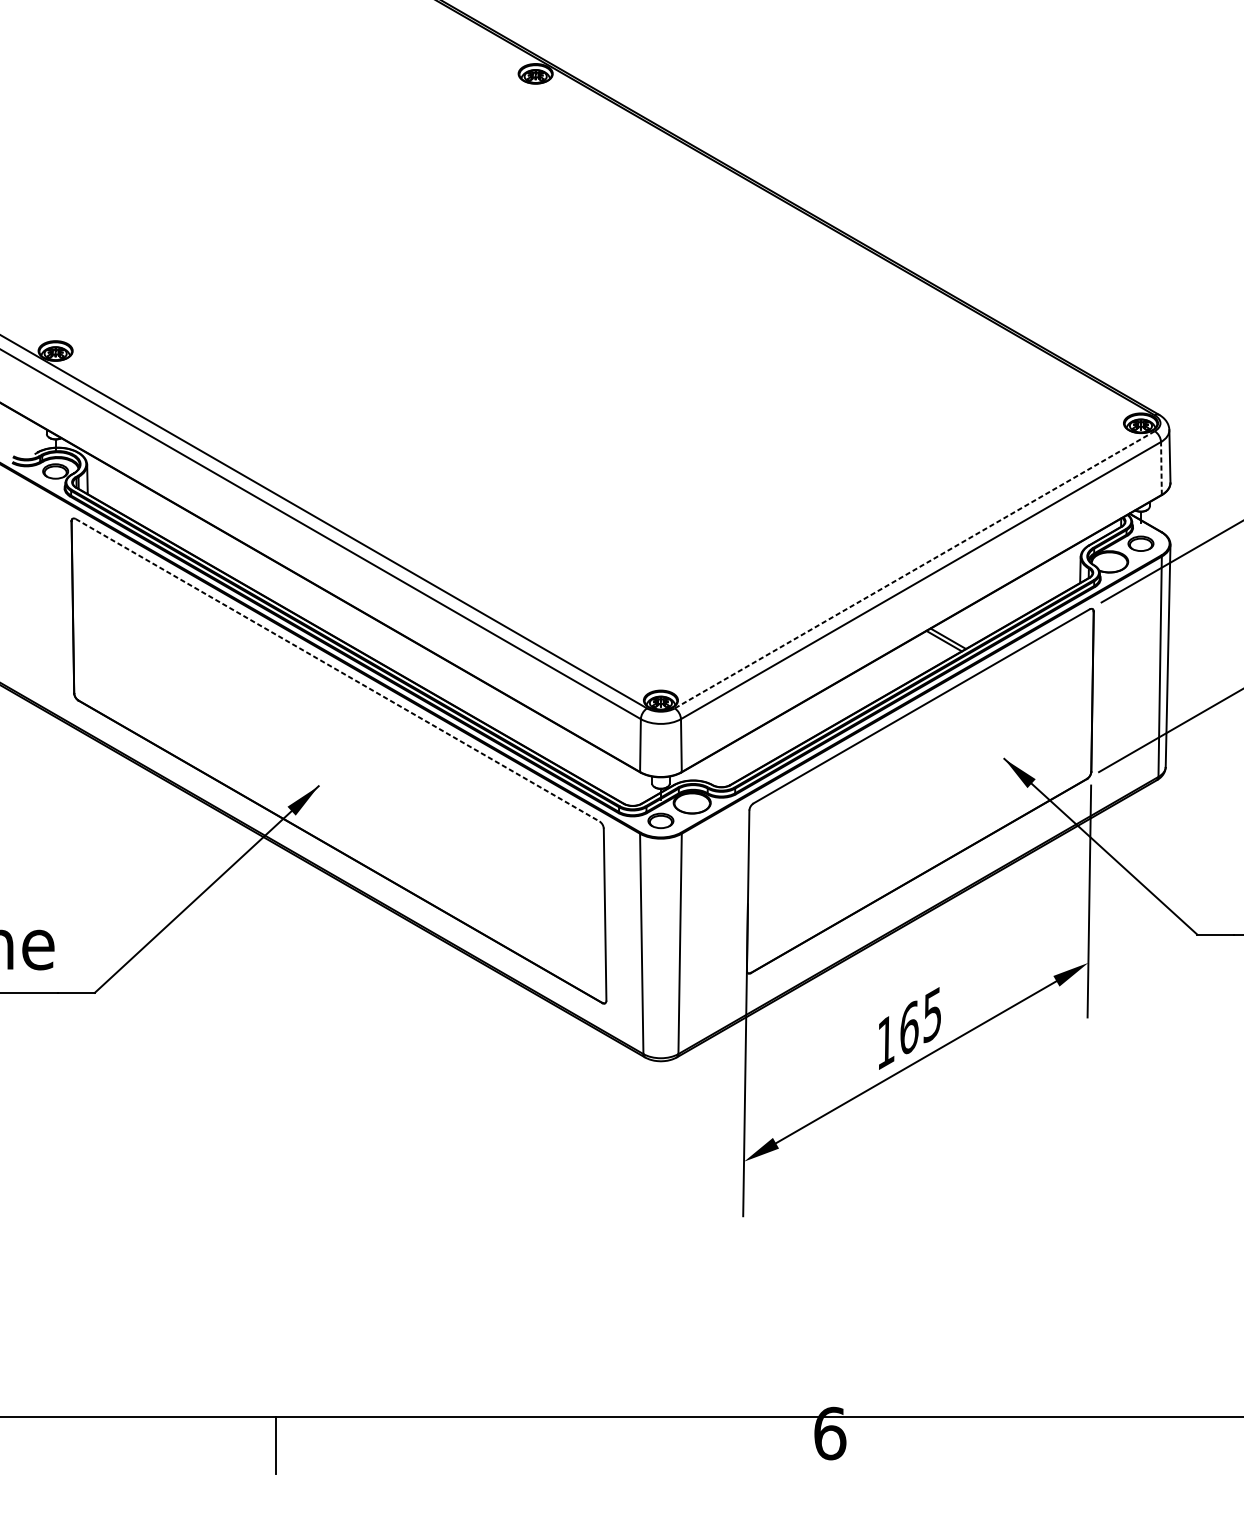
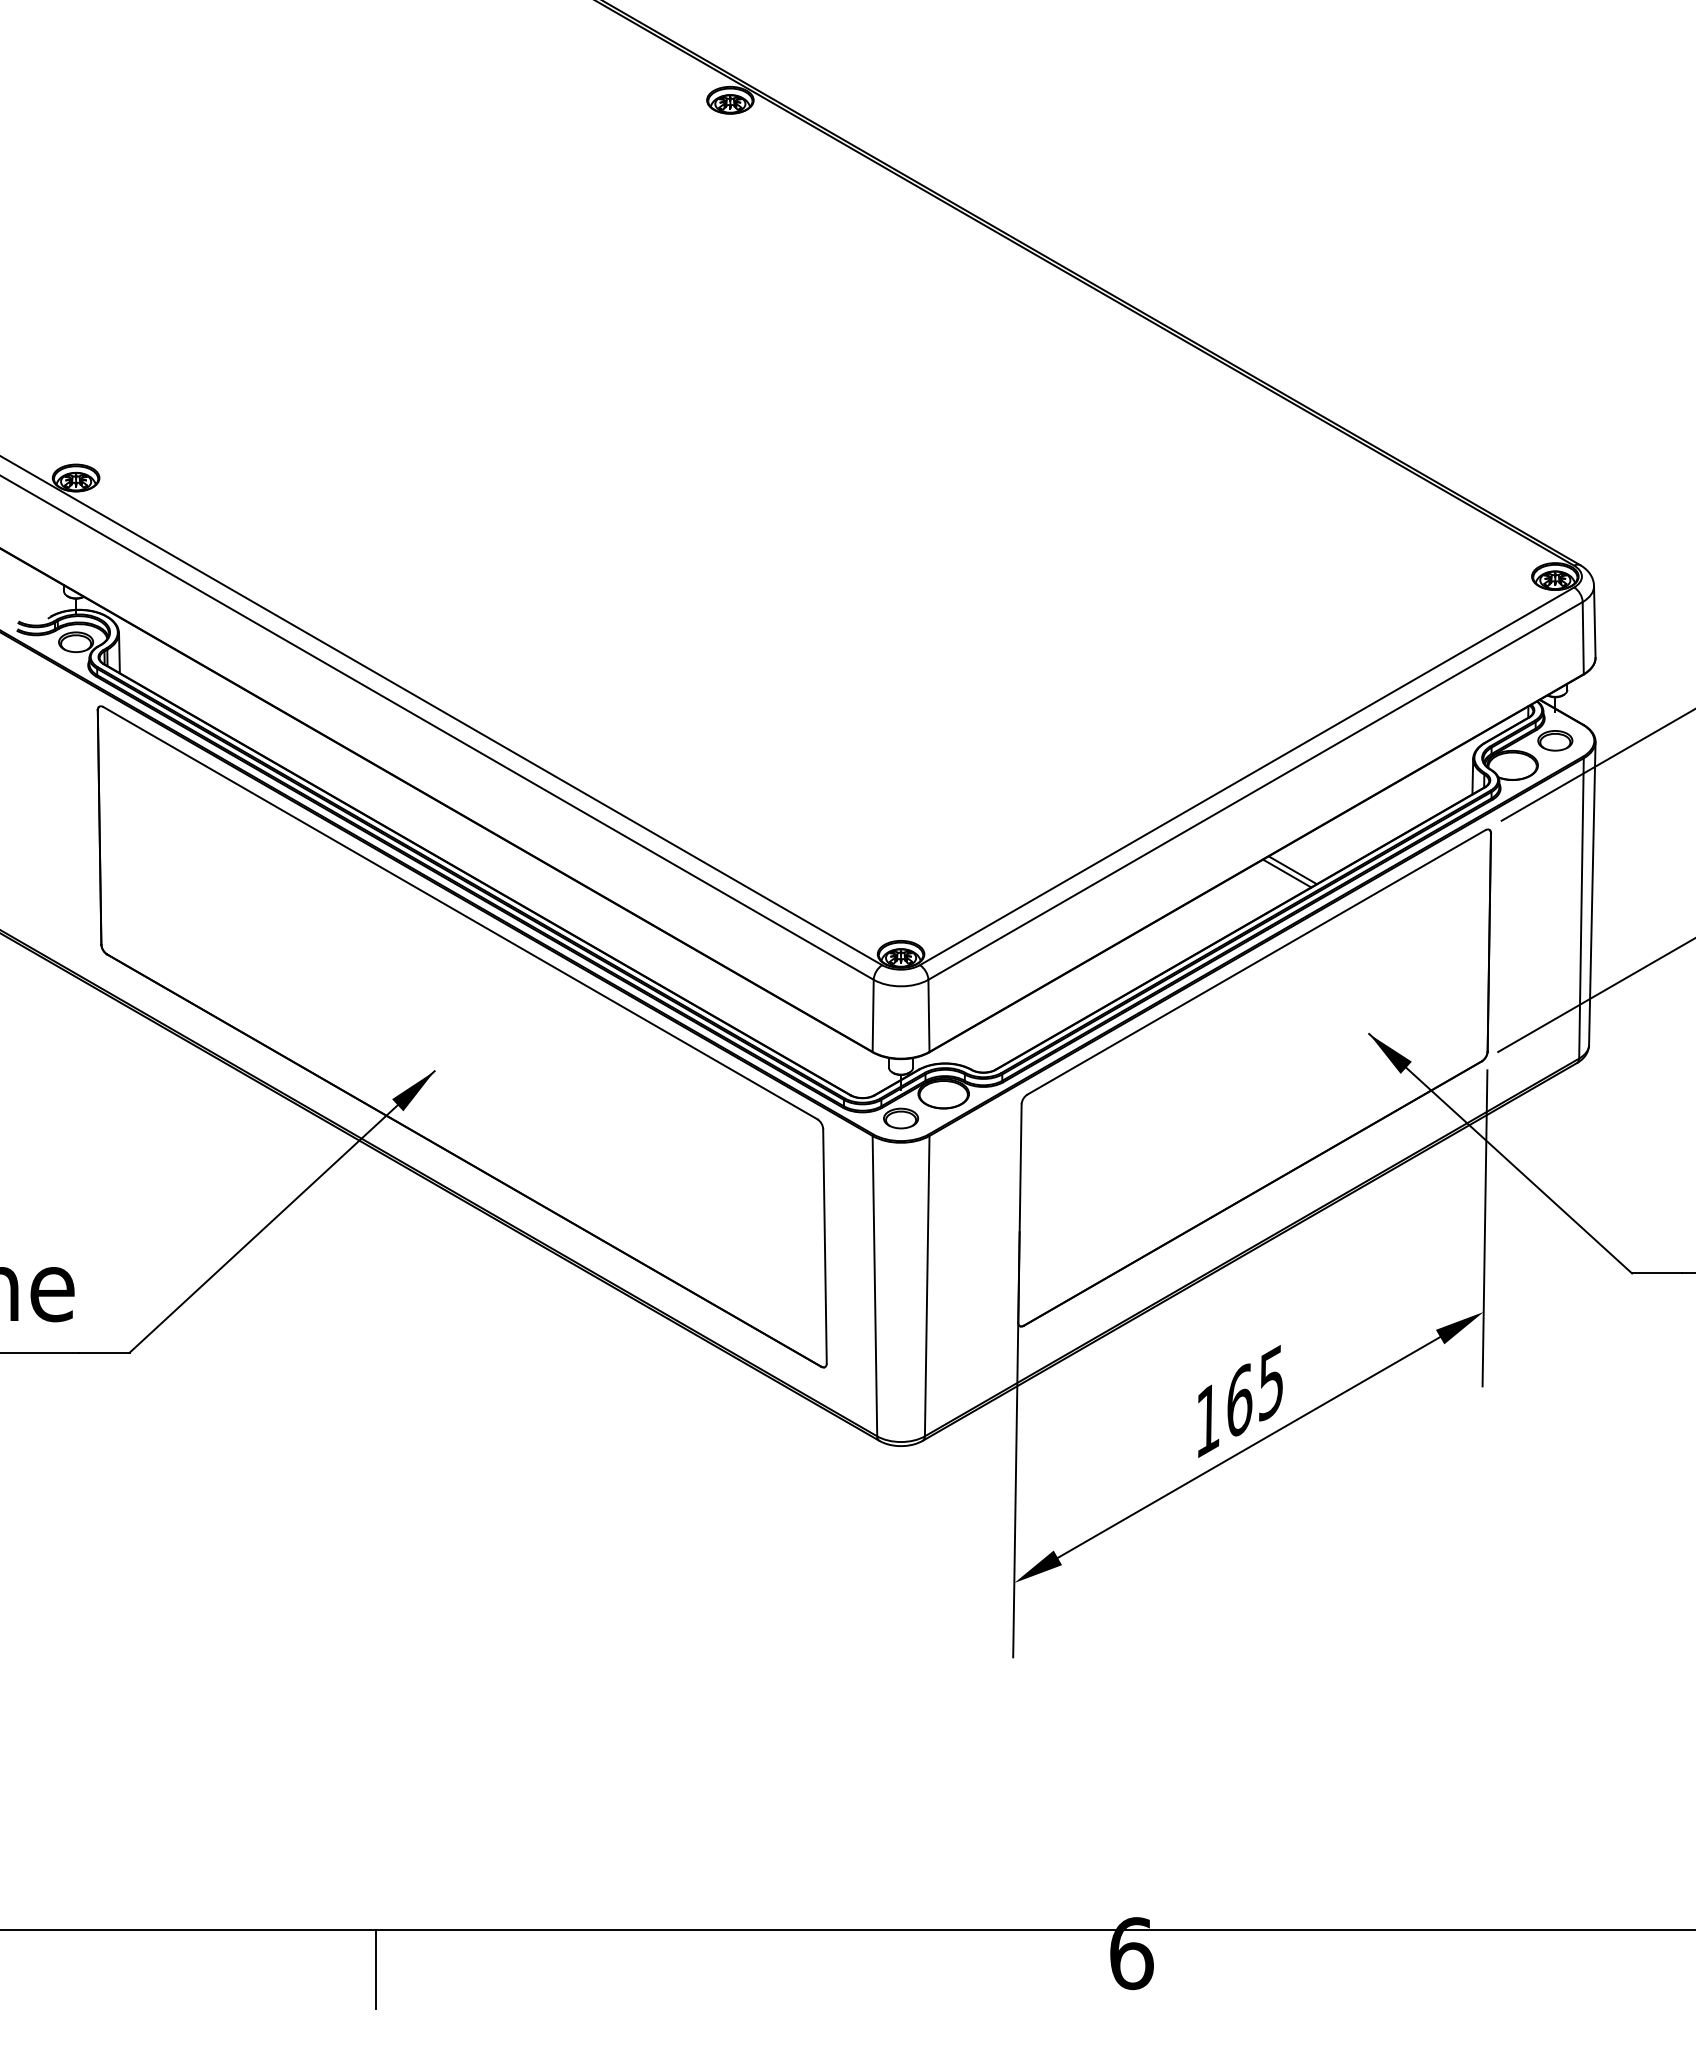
line: (1161, 467) -> (1583, 637), dashed -> solid
line: (915, 569) -> (1247, 776), dashed -> solid
line: (337, 670) -> (460, 913), dashed -> solid

